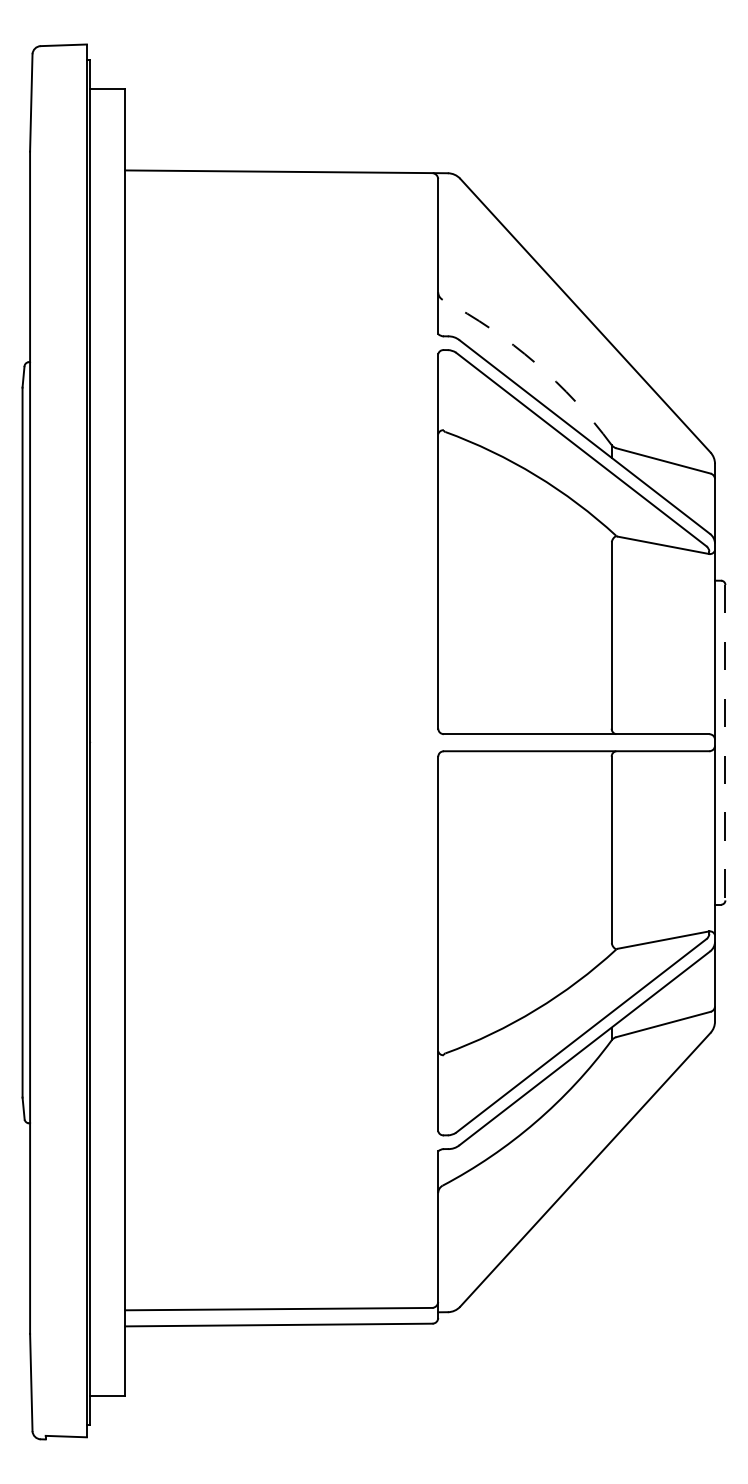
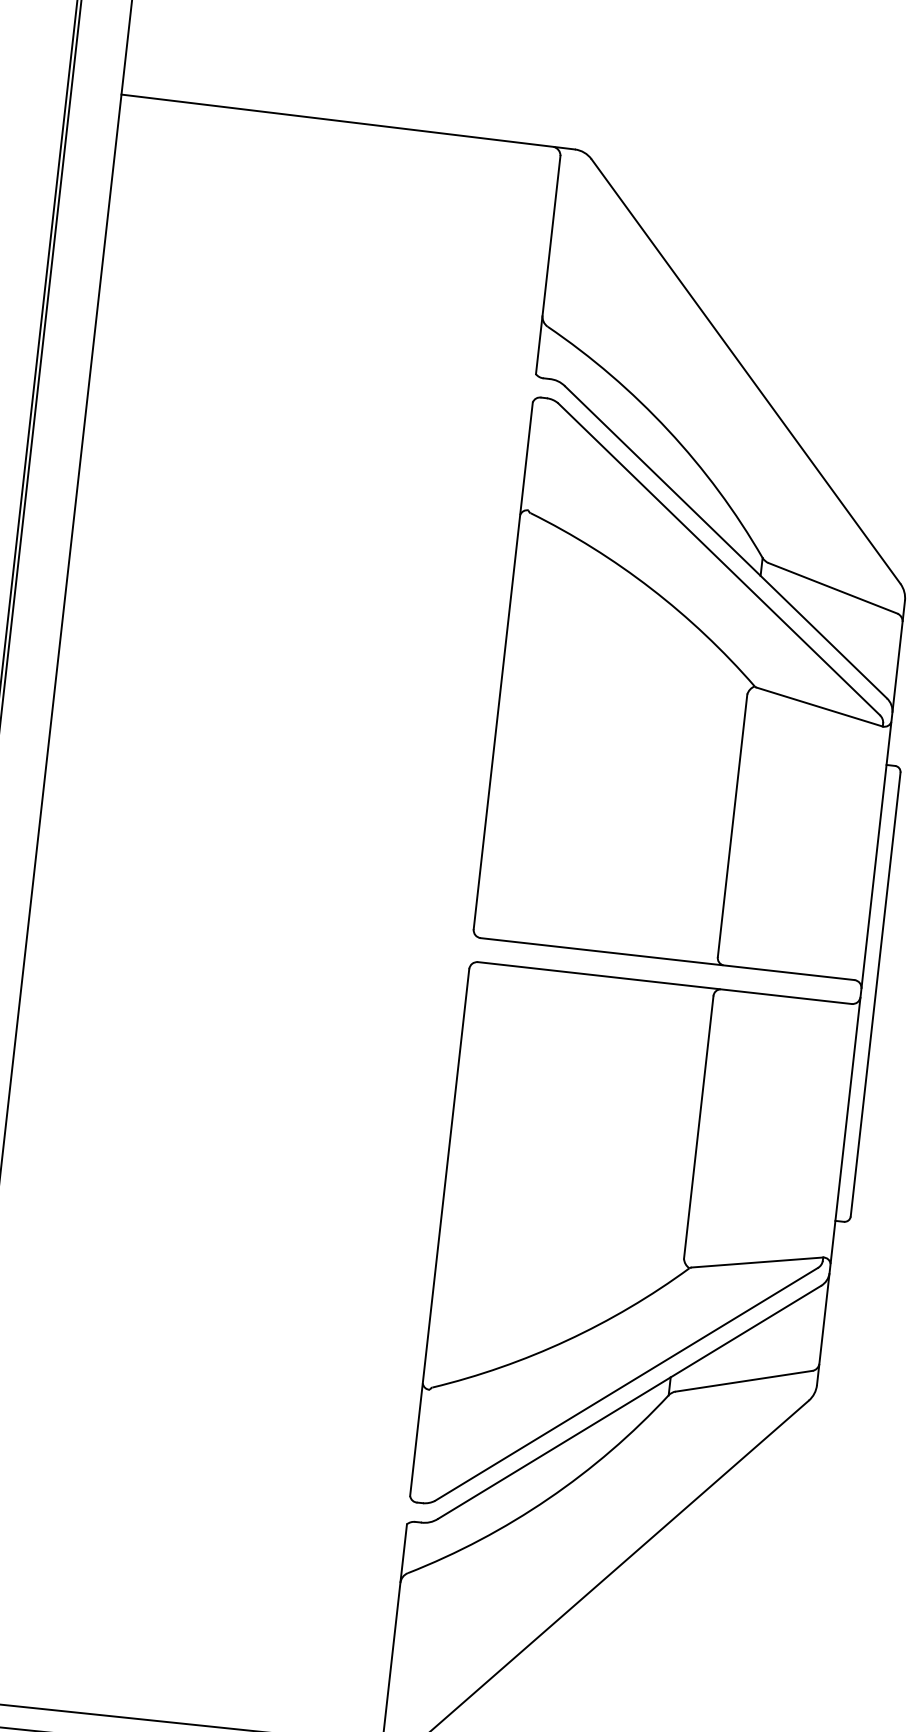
arc: (535, 362) -> (668, 429), dashed -> solid
line: (725, 742) -> (875, 994), dashed -> solid

